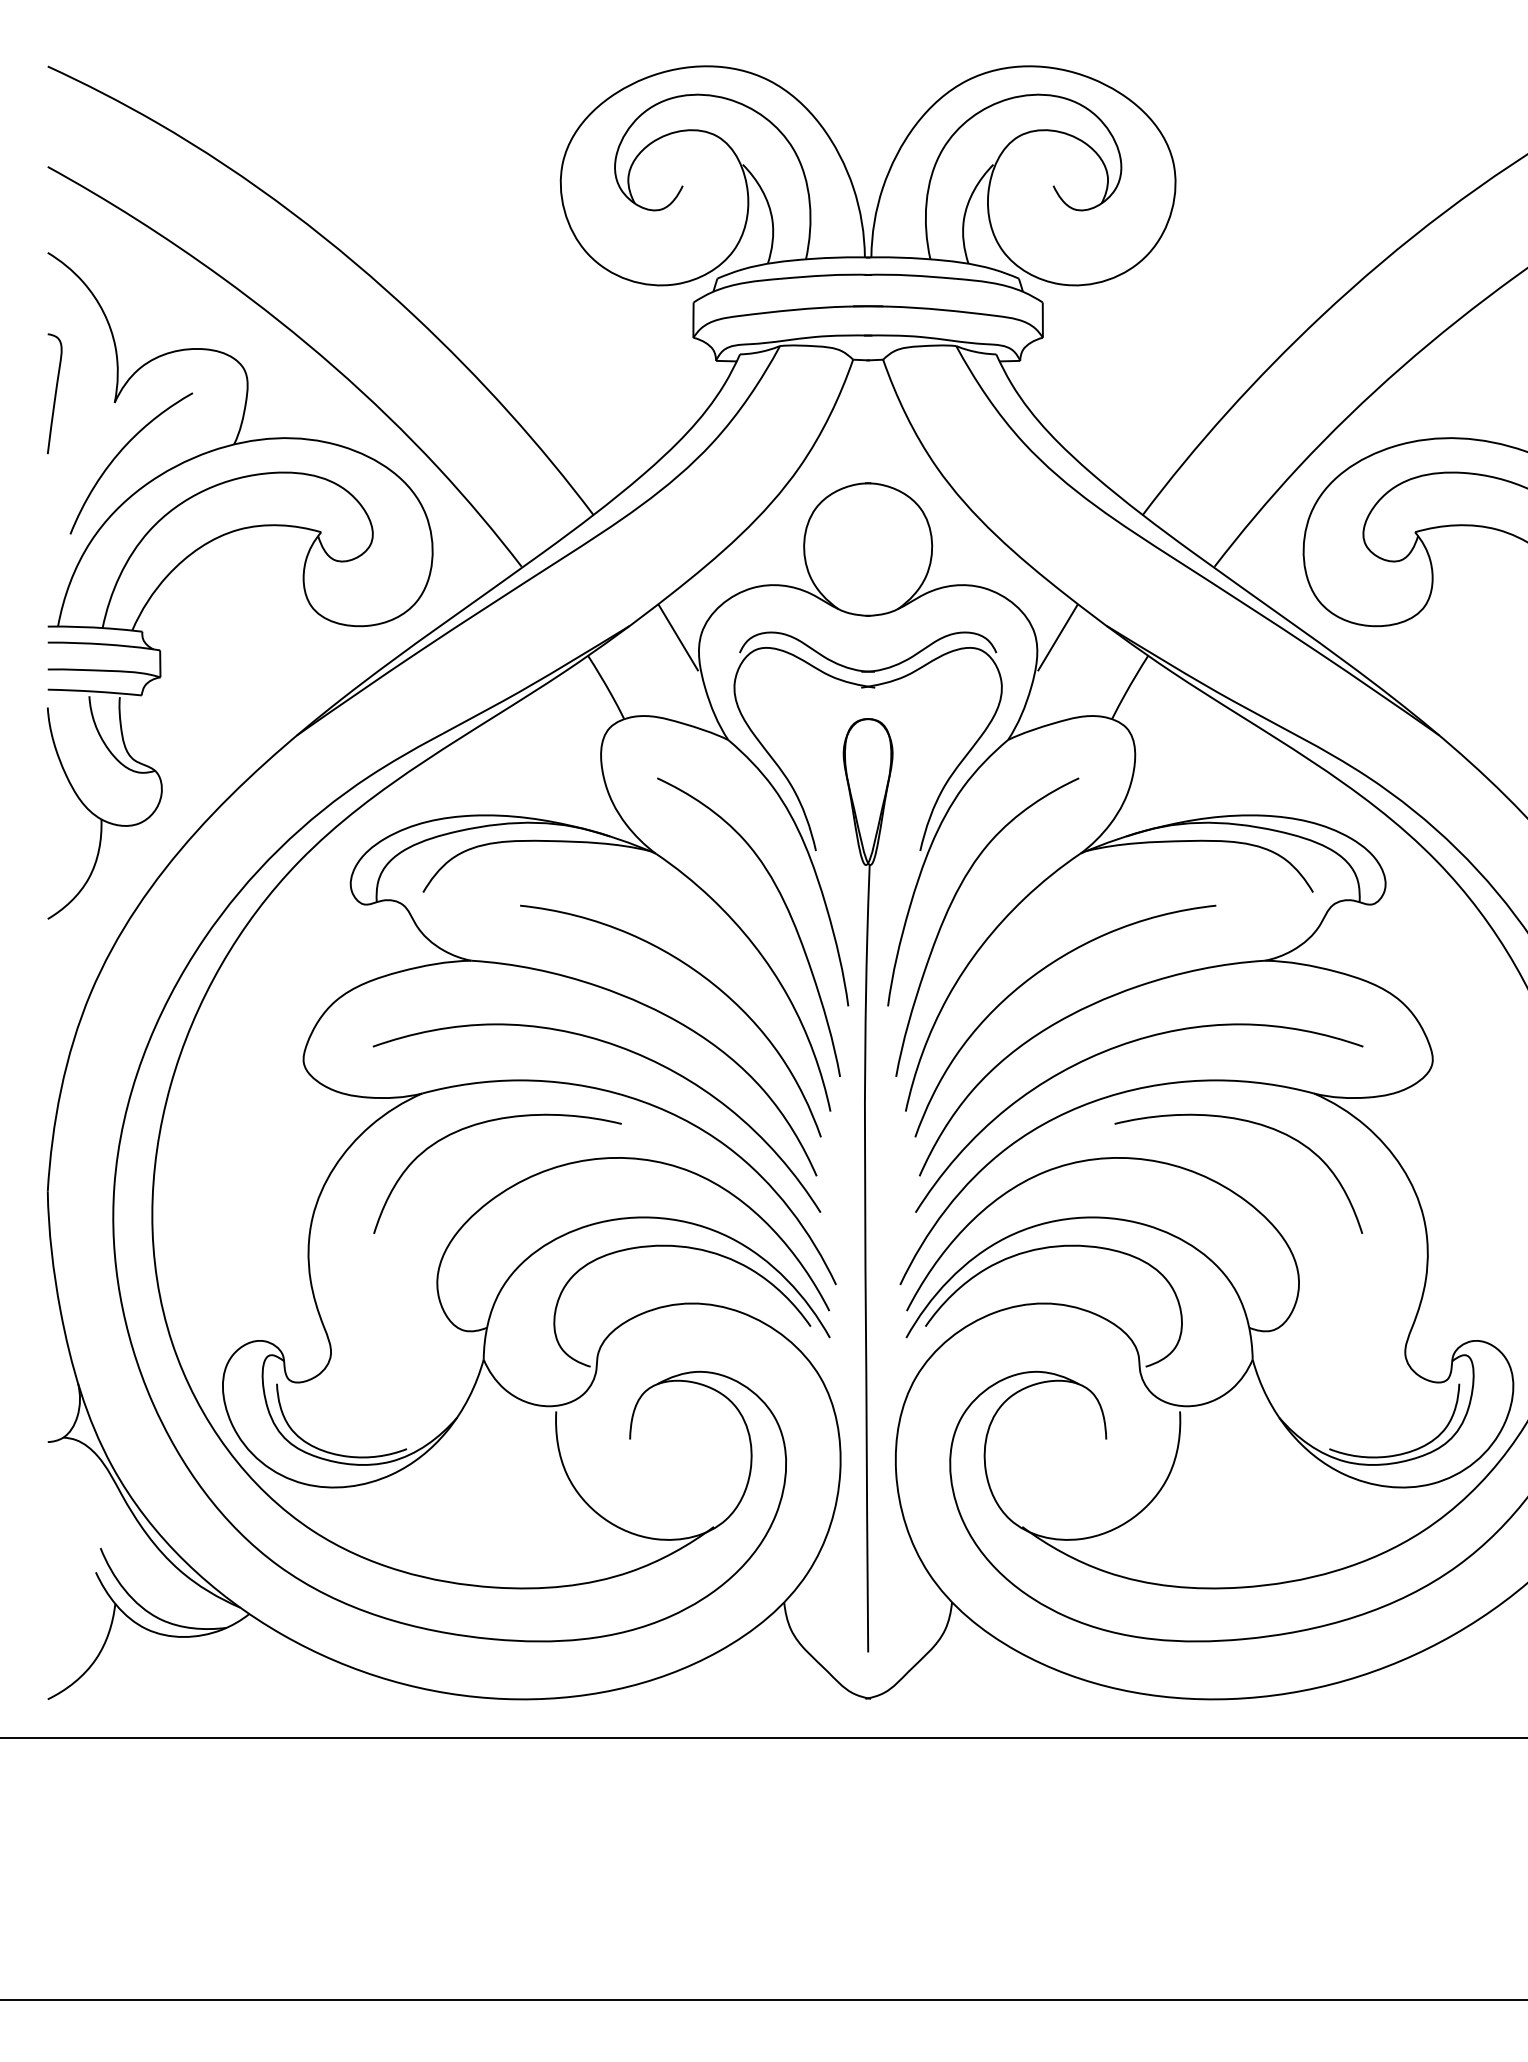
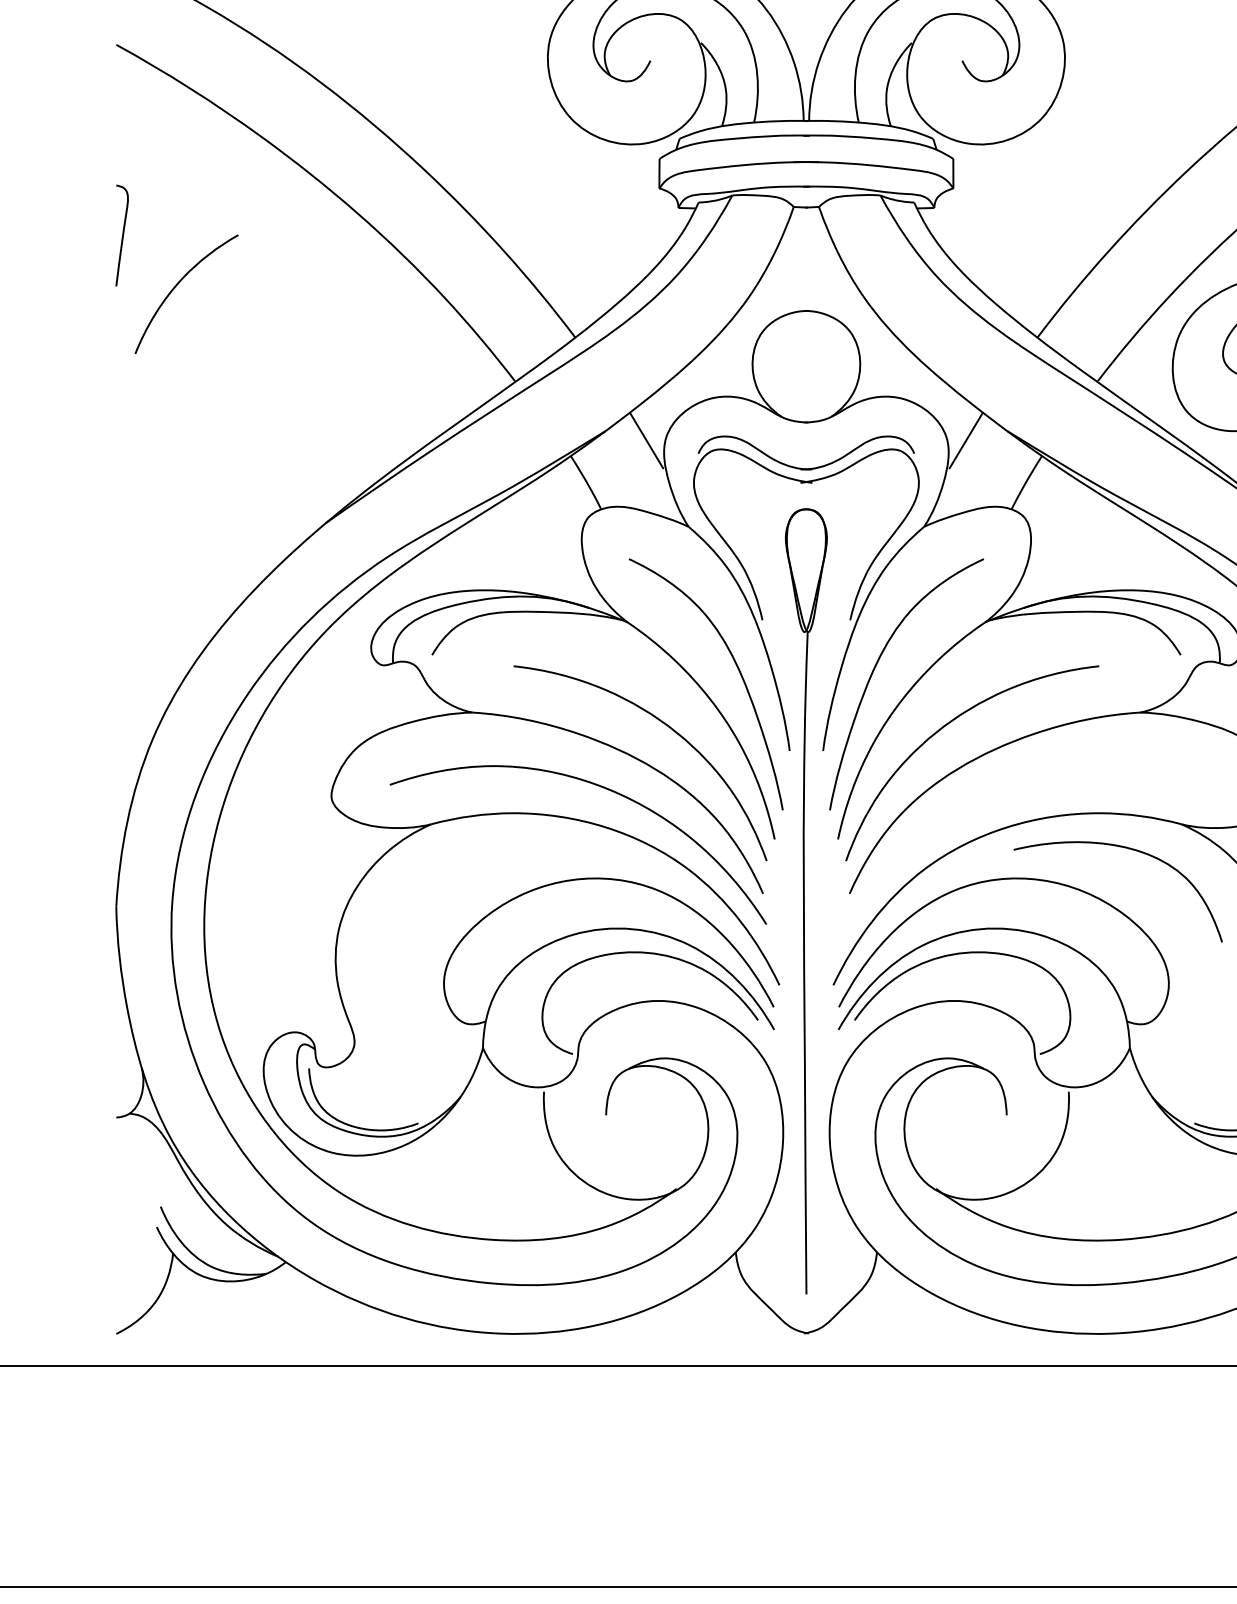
part: (216, 539) -> (258, 358), removed
curve: (1110, 1050) -> (1010, 788), removed
curve: (484, 1123) -> (483, 849), removed

